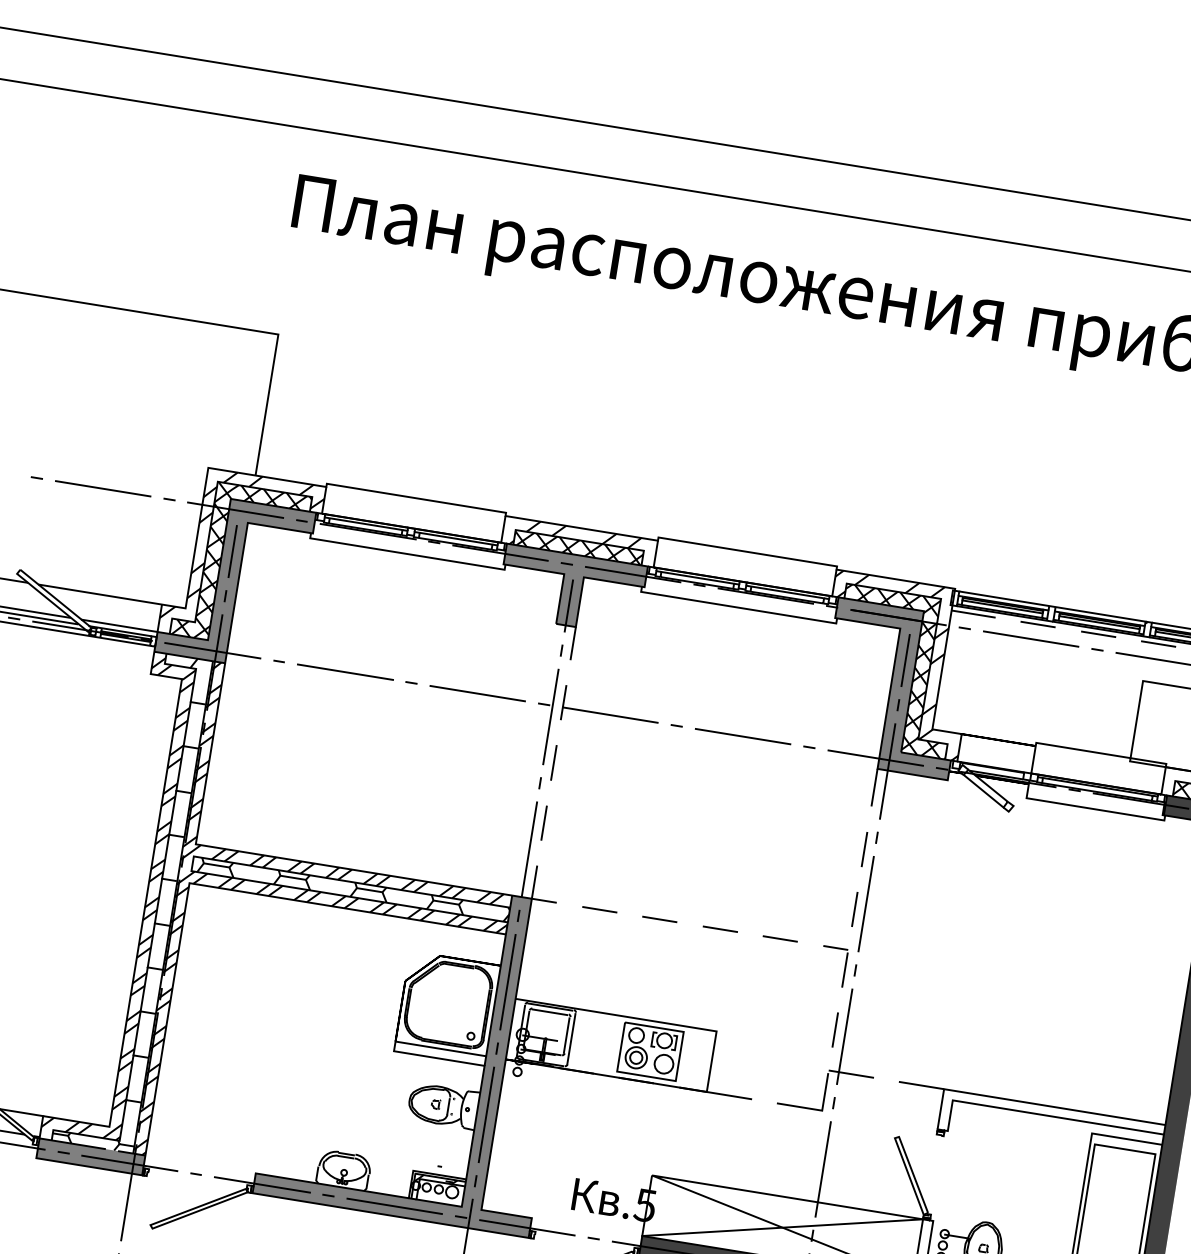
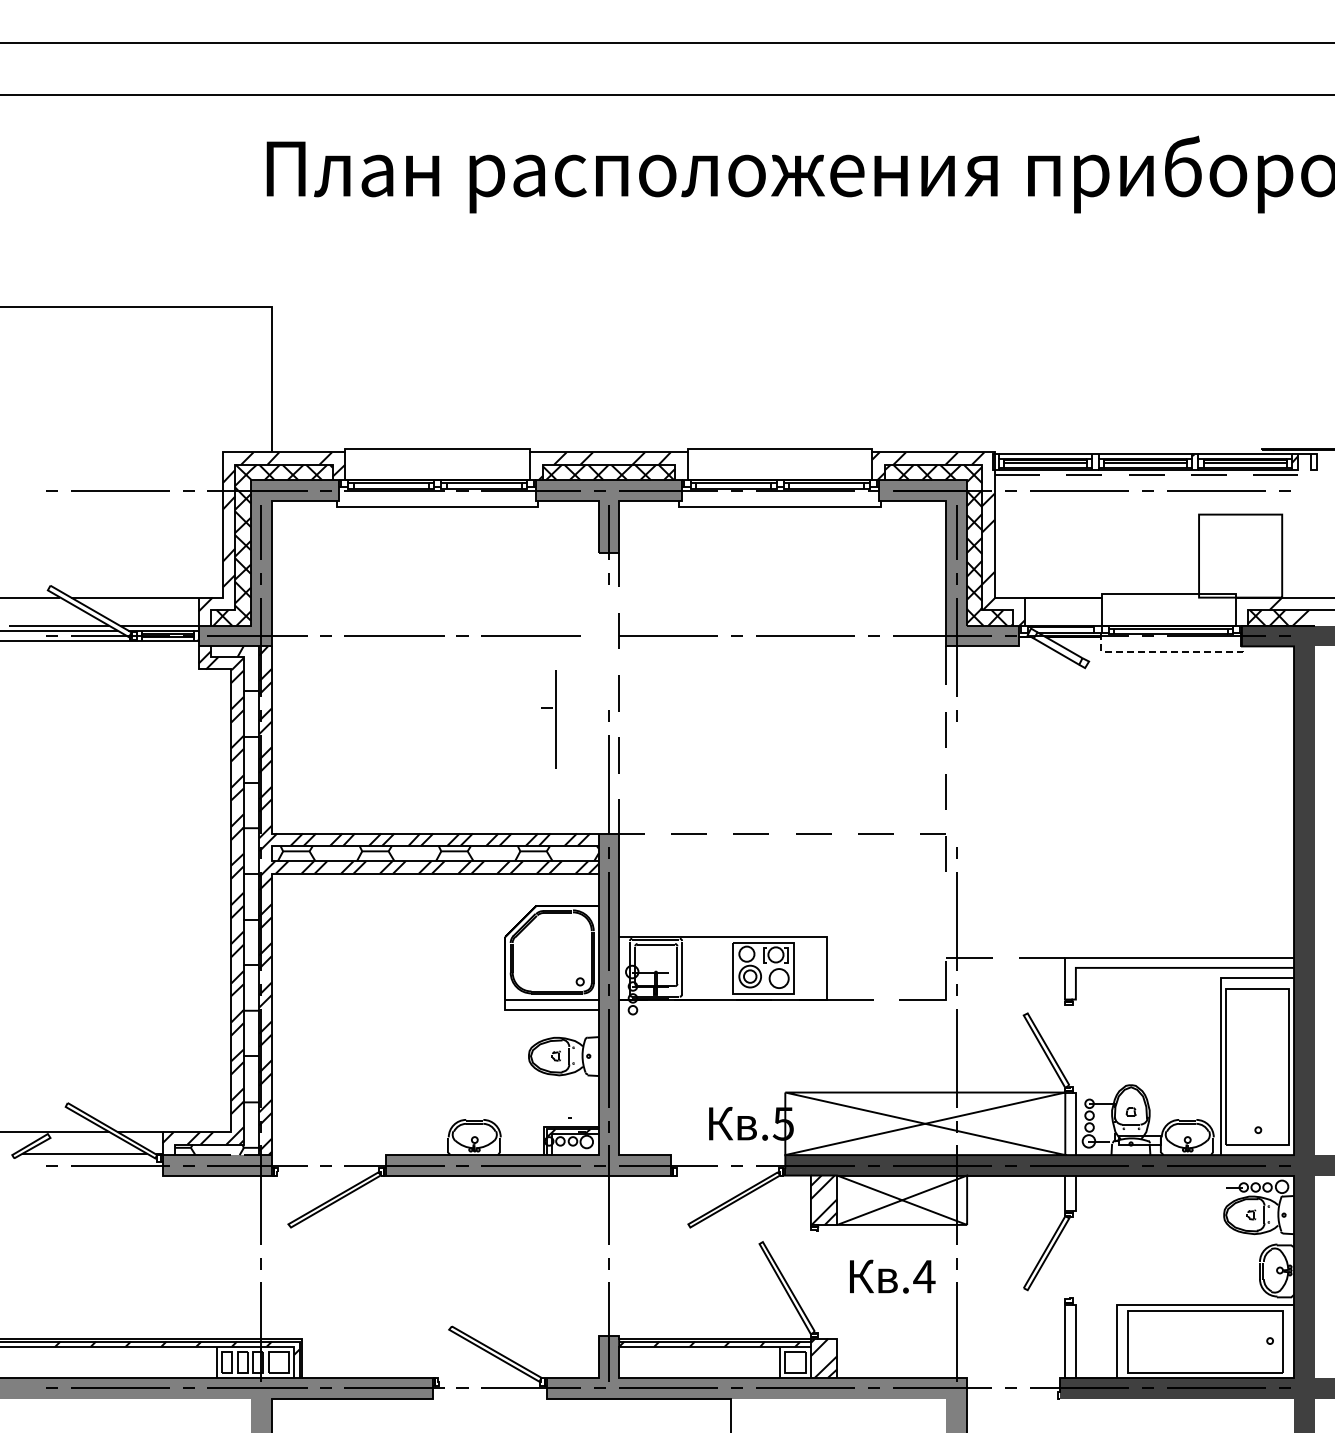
part: (550, 717) -> (555, 719), moved
line: (1089, 808) -> (1165, 651), solid -> dashed
line: (866, 904) -> (956, 784), removed
line: (834, 1029) -> (945, 915), removed

